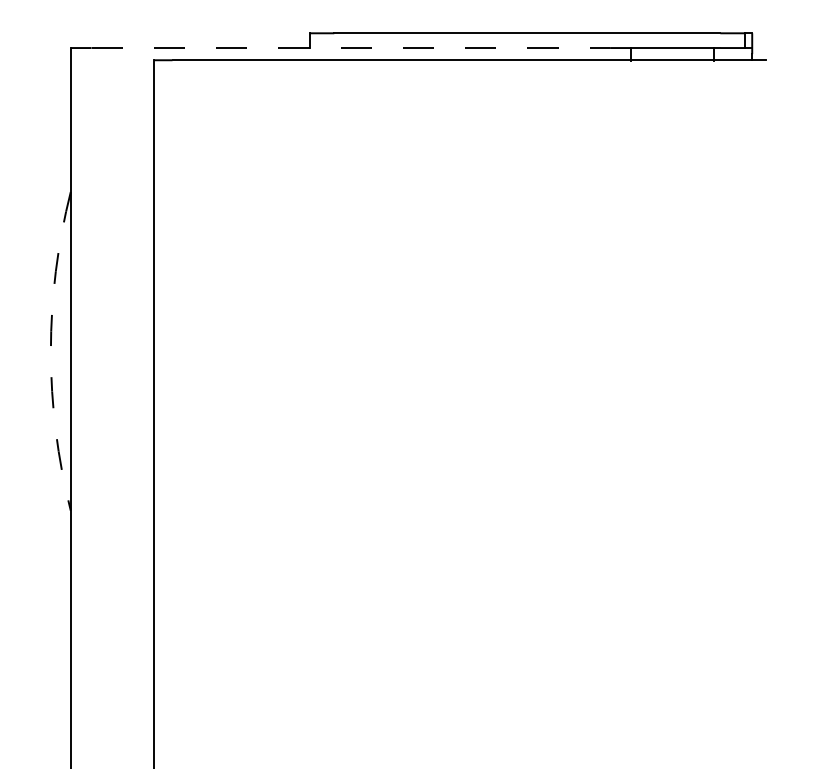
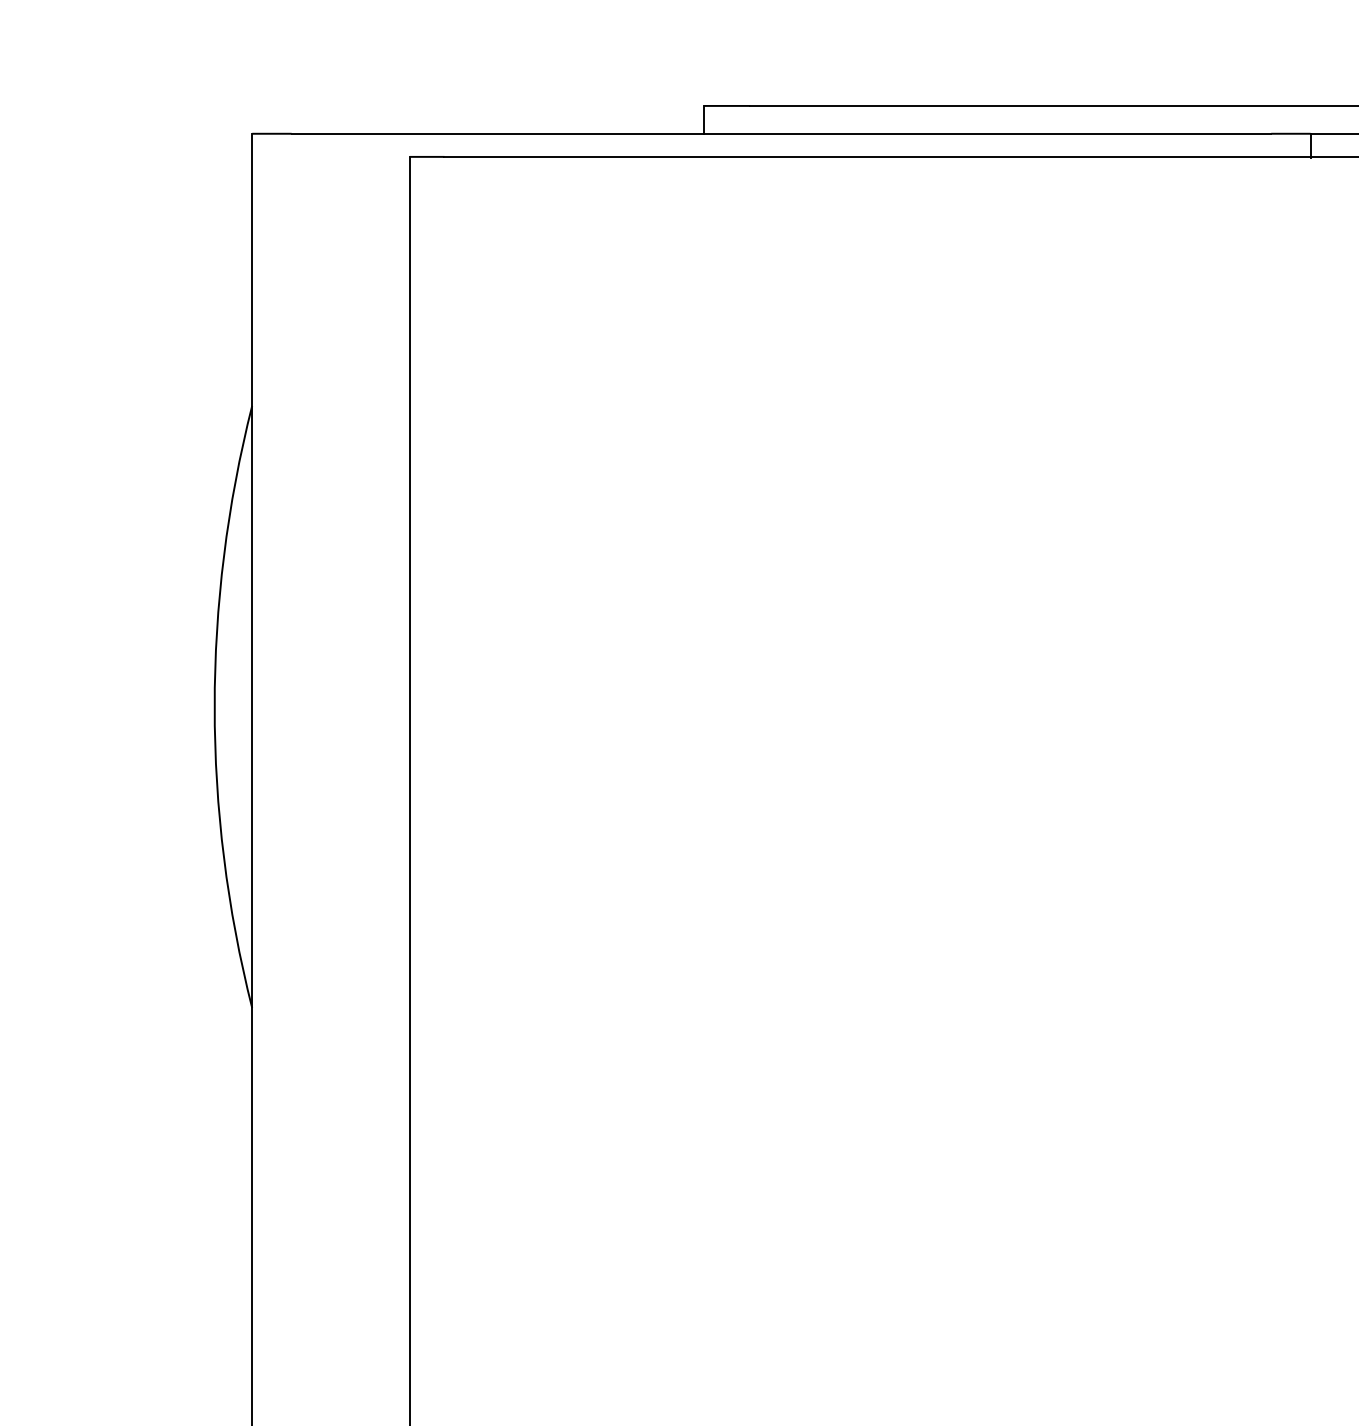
line: (351, 48) -> (782, 134), dashed -> solid
arc: (50, 351) -> (213, 707), dashed -> solid

